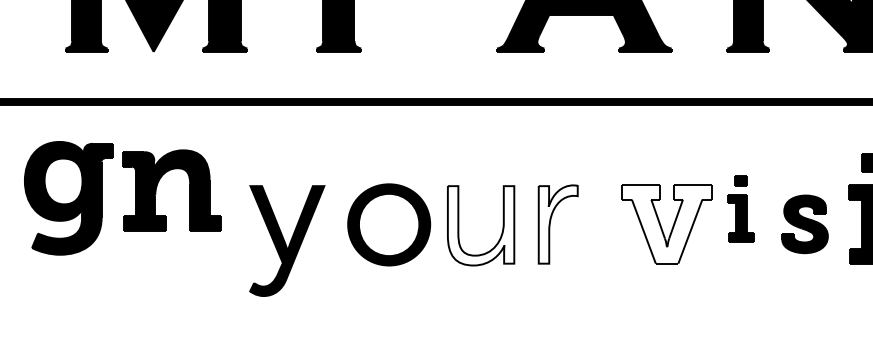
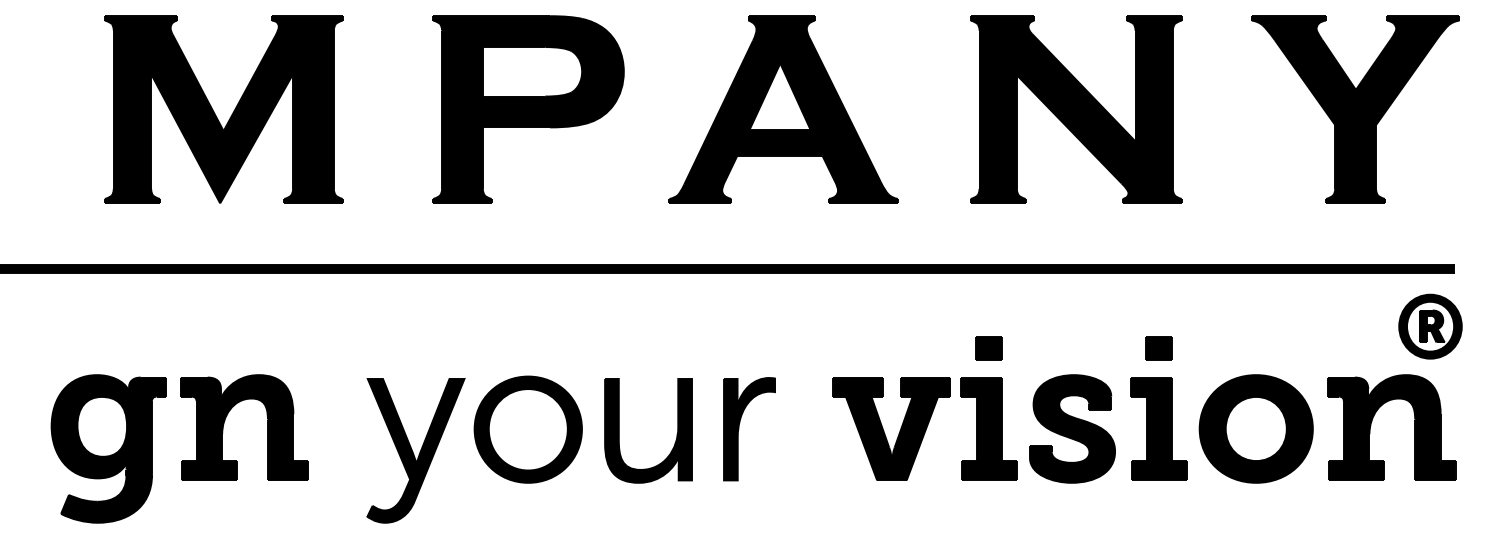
part: (157, 185) -> (225, 421), moved
part: (68, 198) -> (108, 448), moved
part: (740, 208) -> (988, 408), size x1.67
fill: (558, 223) -> (749, 428), added
fill: (666, 223) -> (891, 428), added
part: (805, 223) -> (1072, 428), size x1.43
fill: (481, 225) -> (648, 430), added
part: (286, 240) -> (415, 450), moved

